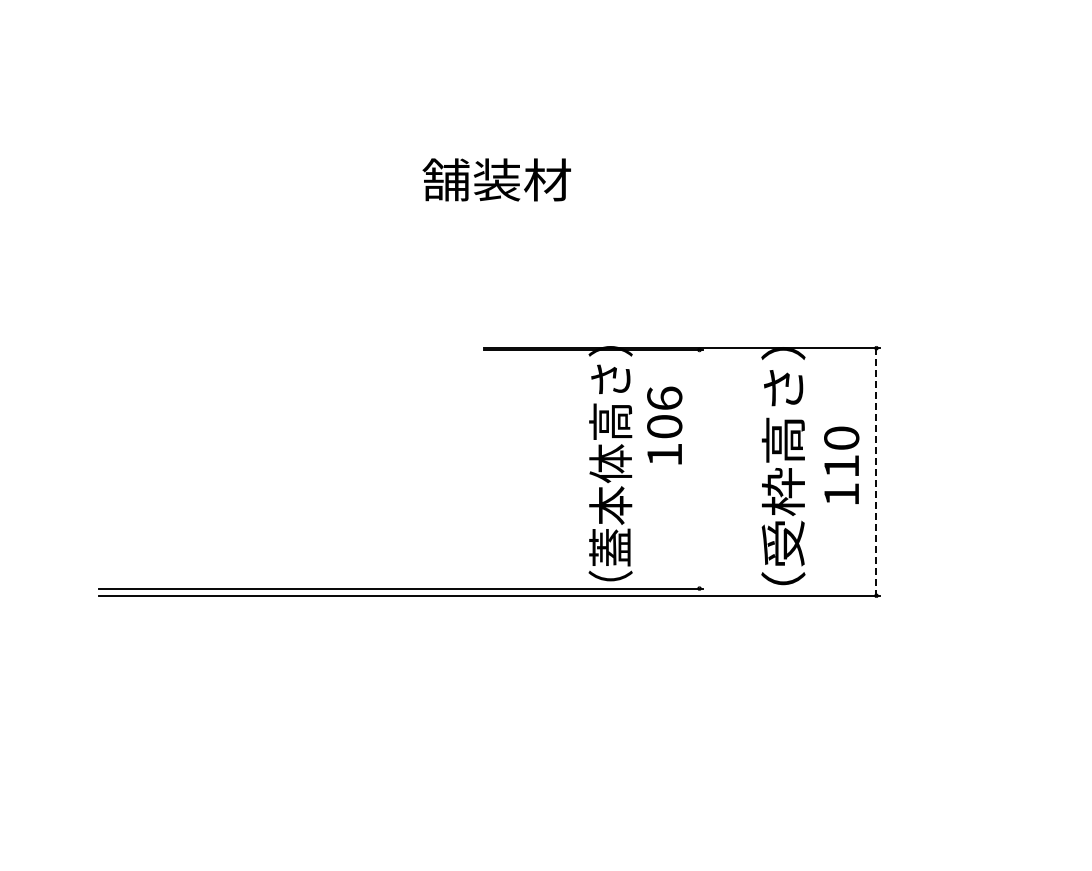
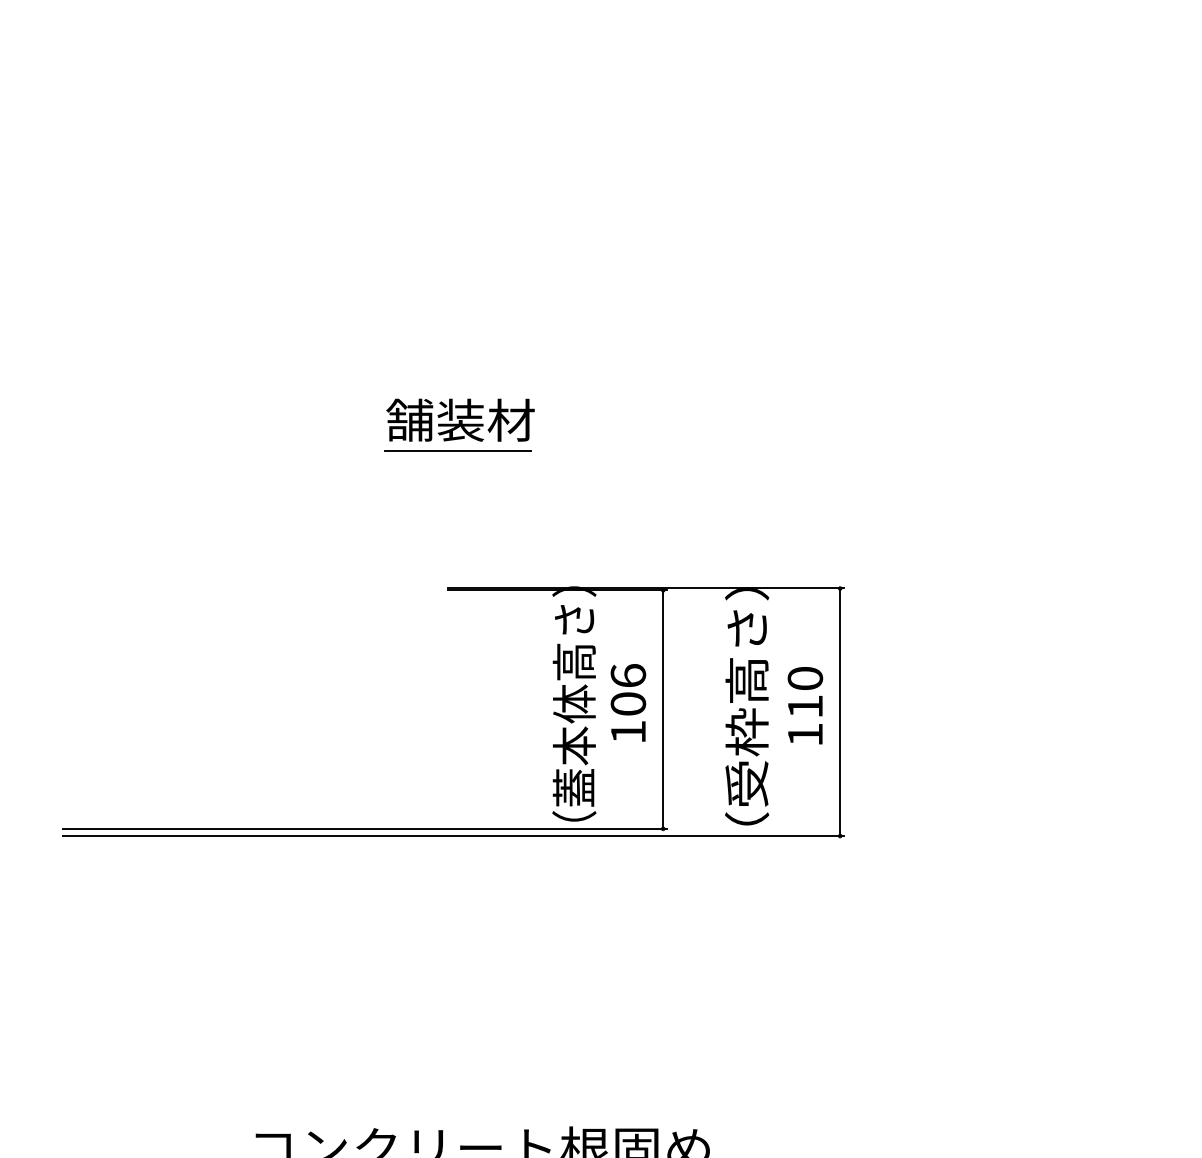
line: (493, 211) -> (457, 451), added
text: (664, 425) -> (628, 702), moved
line: (699, 469) -> (663, 709), added
line: (876, 472) -> (840, 712), dashed -> solid

